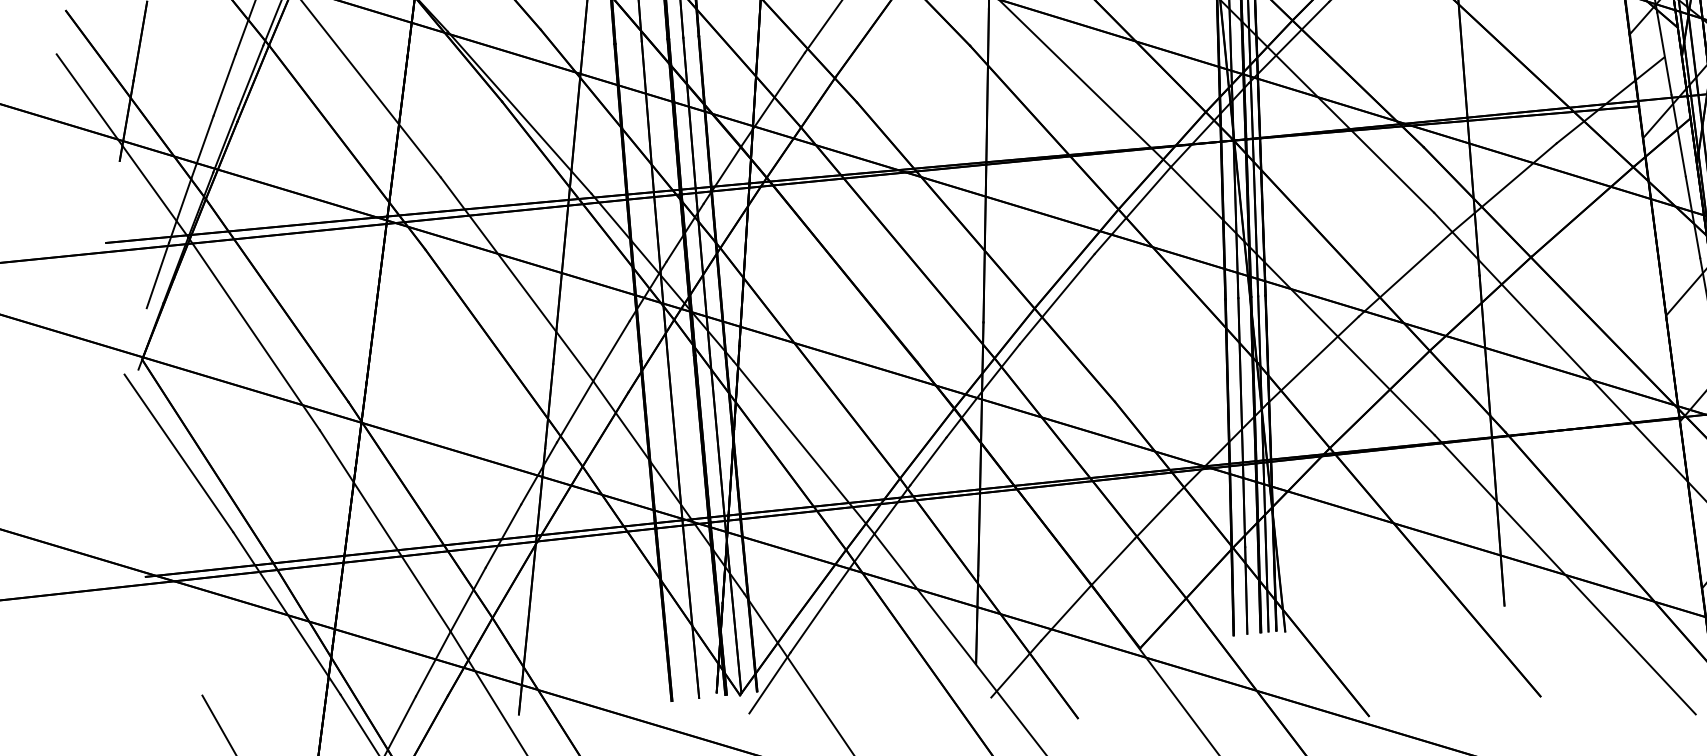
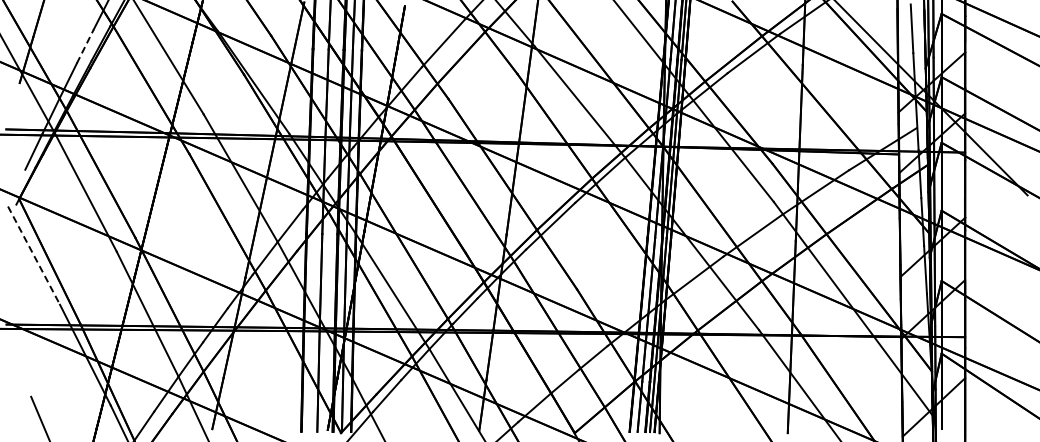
line: (224, 83) -> (85, 45), solid -> dashed
line: (179, 453) -> (34, 255), solid -> dashed

